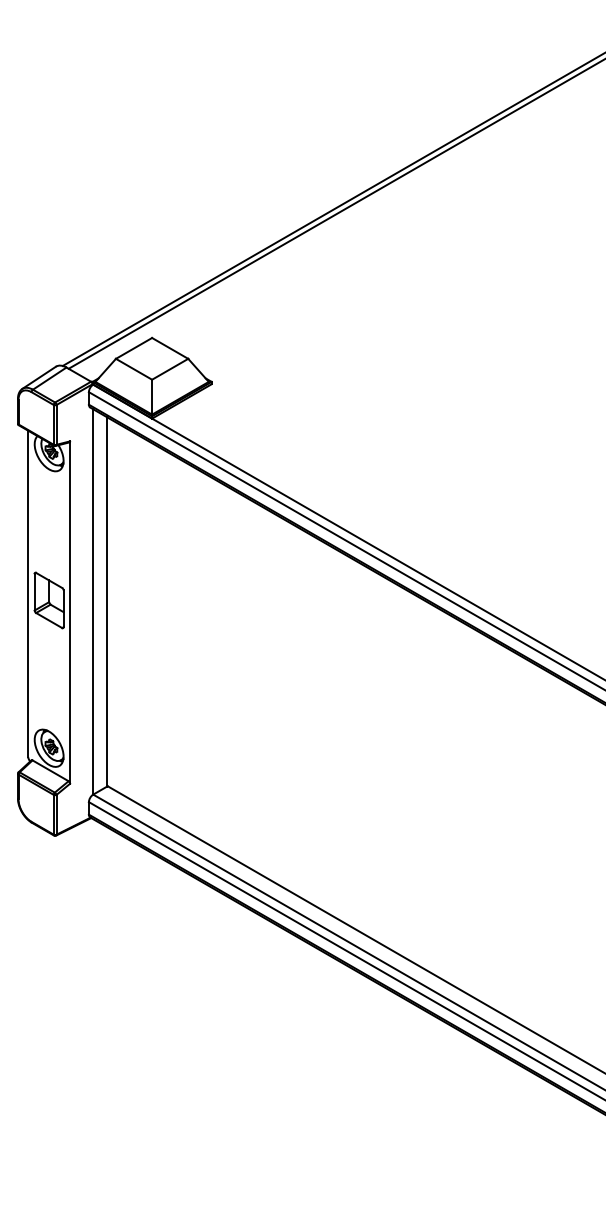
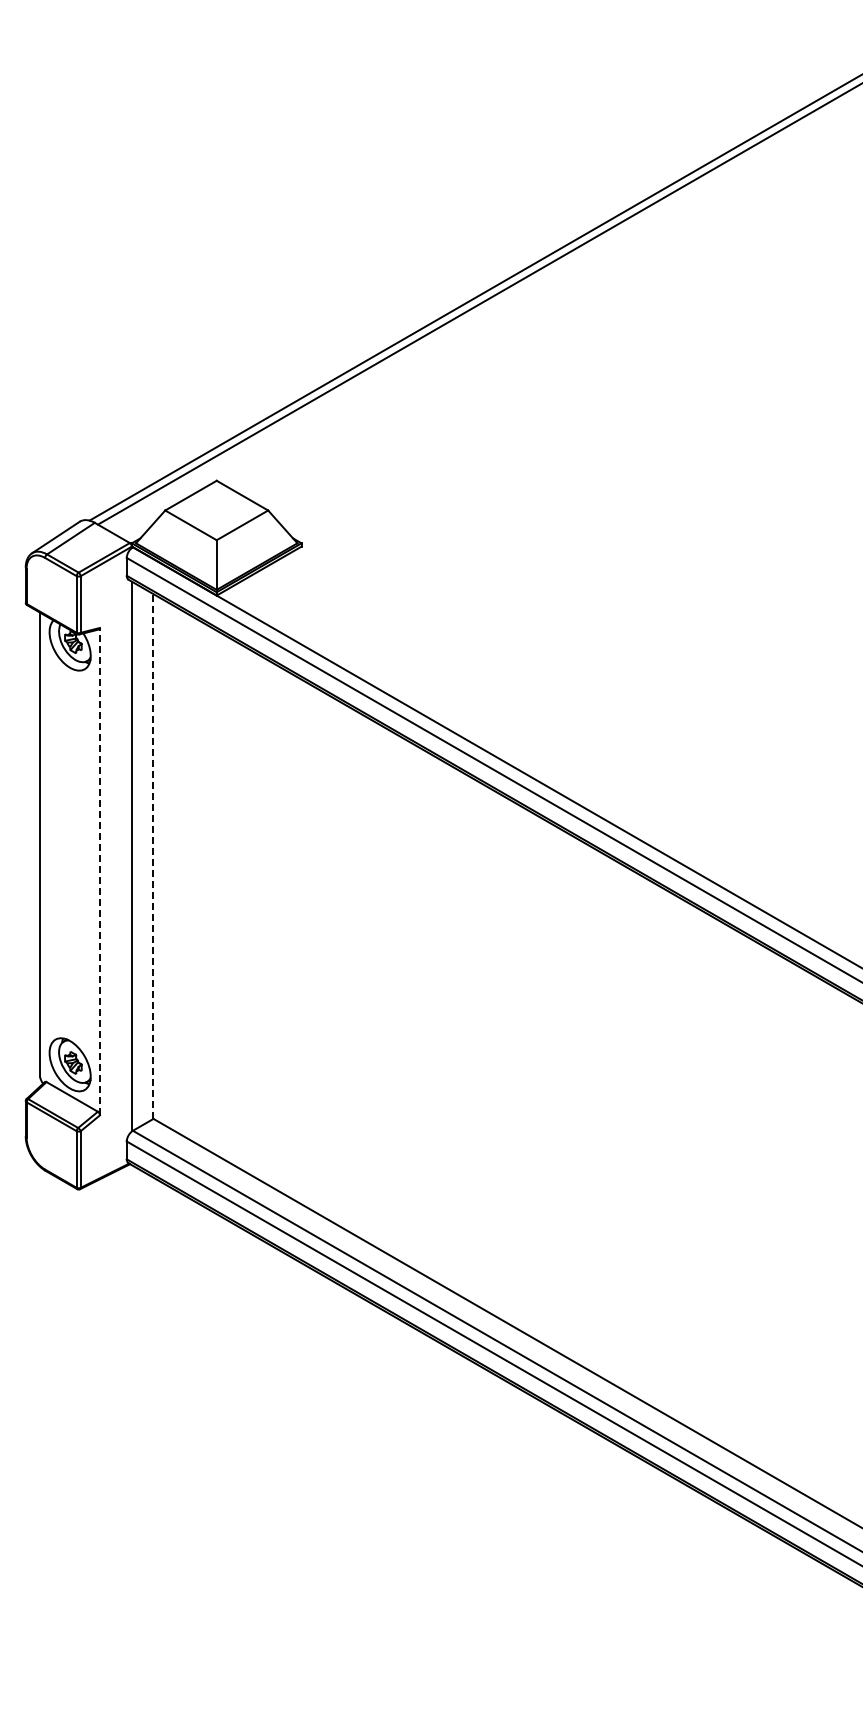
part: (48, 600) -> (69, 854), removed
line: (107, 601) -> (152, 856), solid -> dashed
line: (69, 612) -> (99, 871), solid -> dashed

